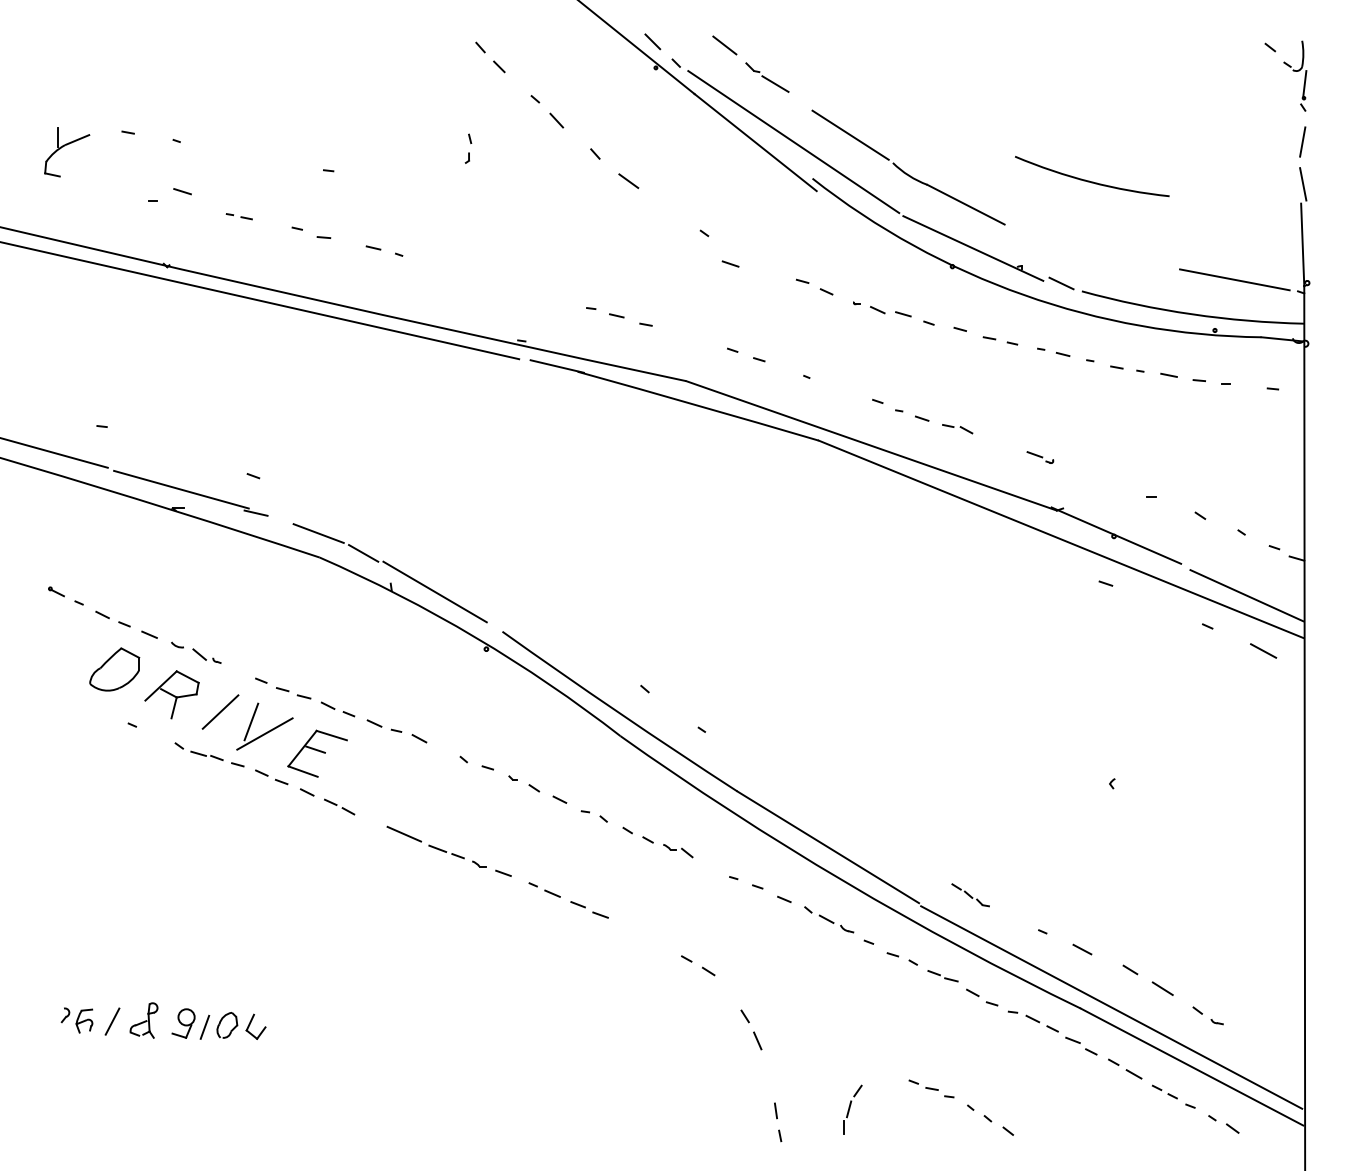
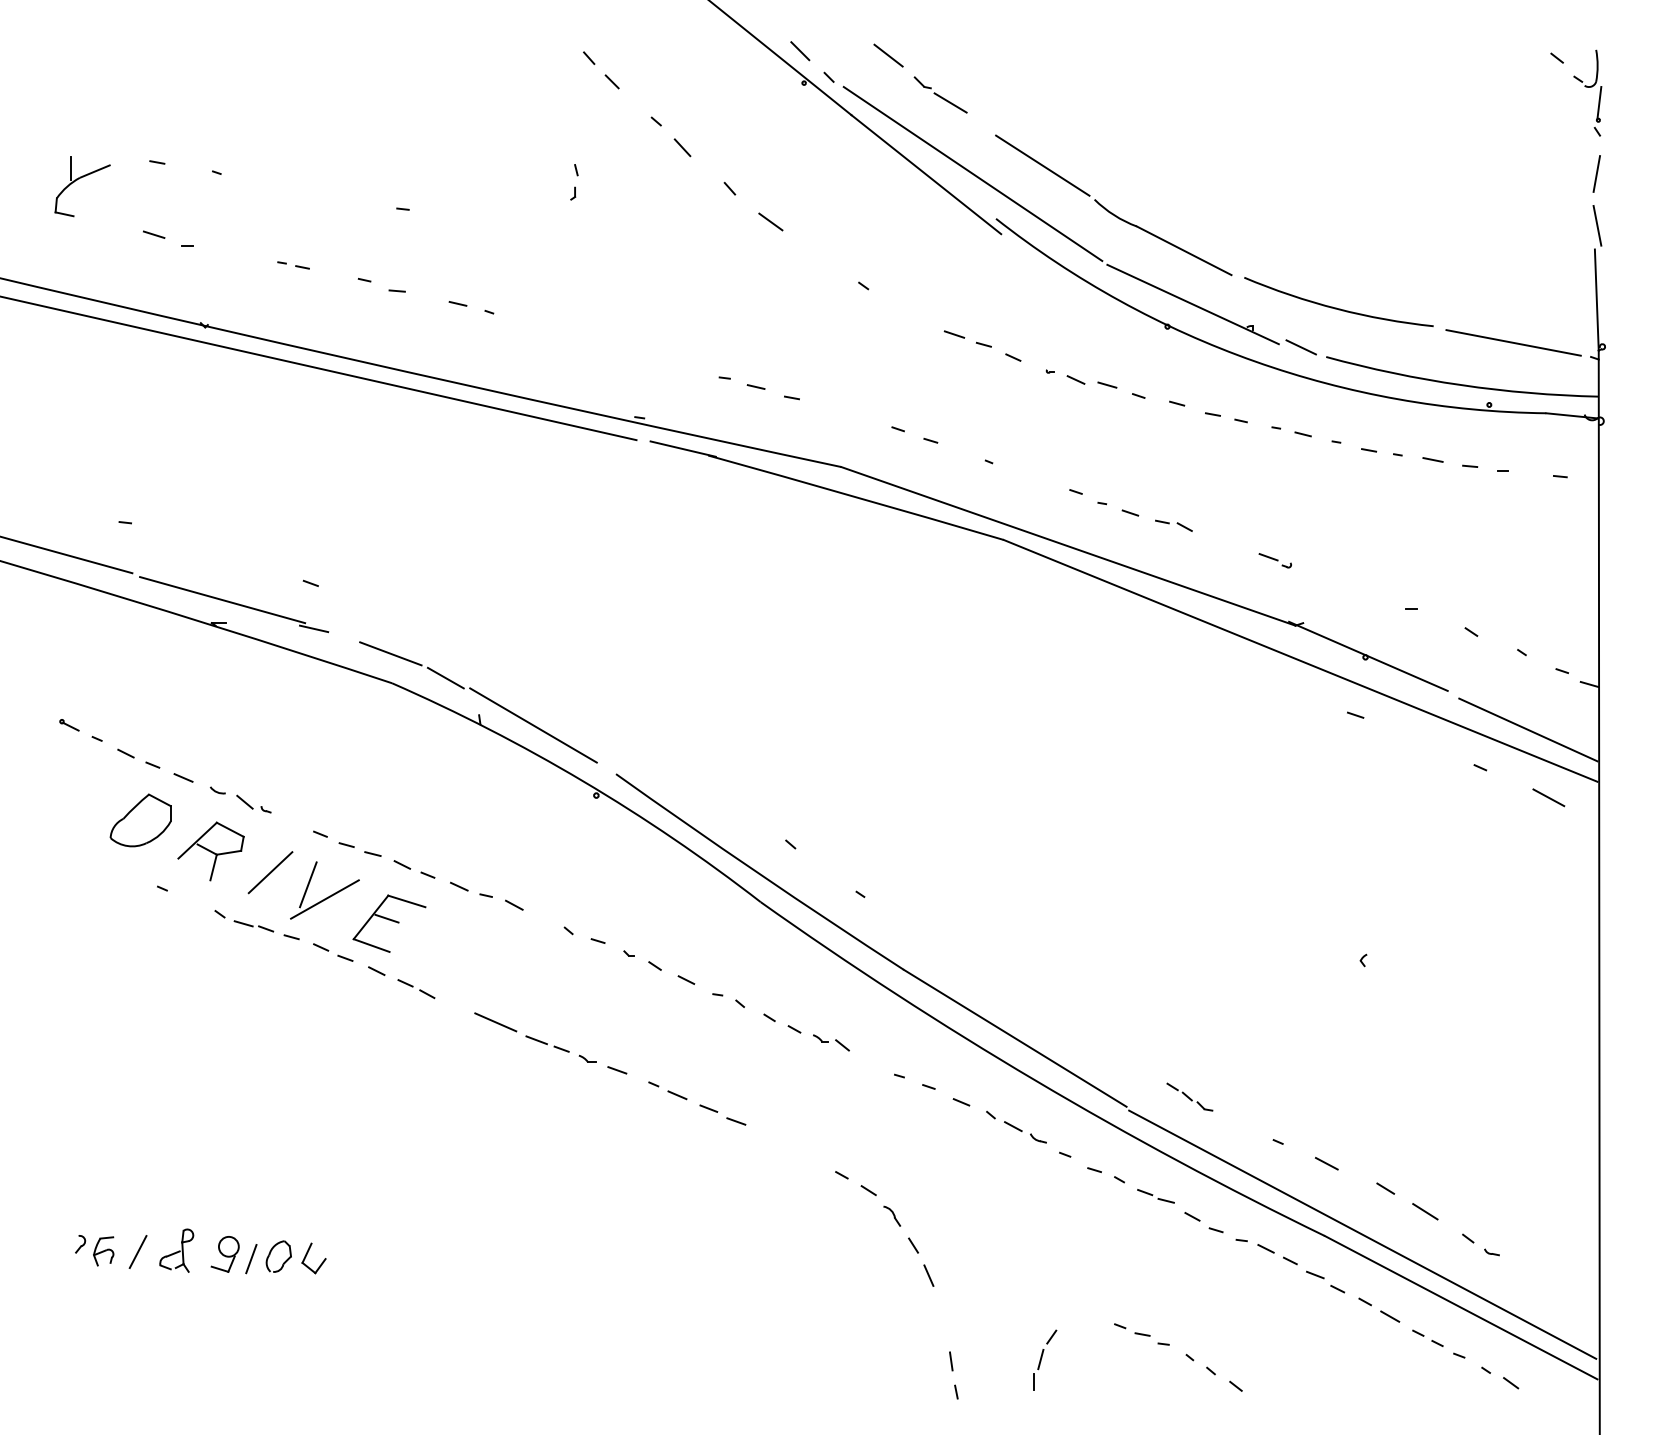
arc: (1089, 180) -> (1335, 306), moved
line: (182, 191) -> (154, 234), moved
line: (730, 263) -> (954, 333), moved
part: (727, 992) -> (891, 1216), added

